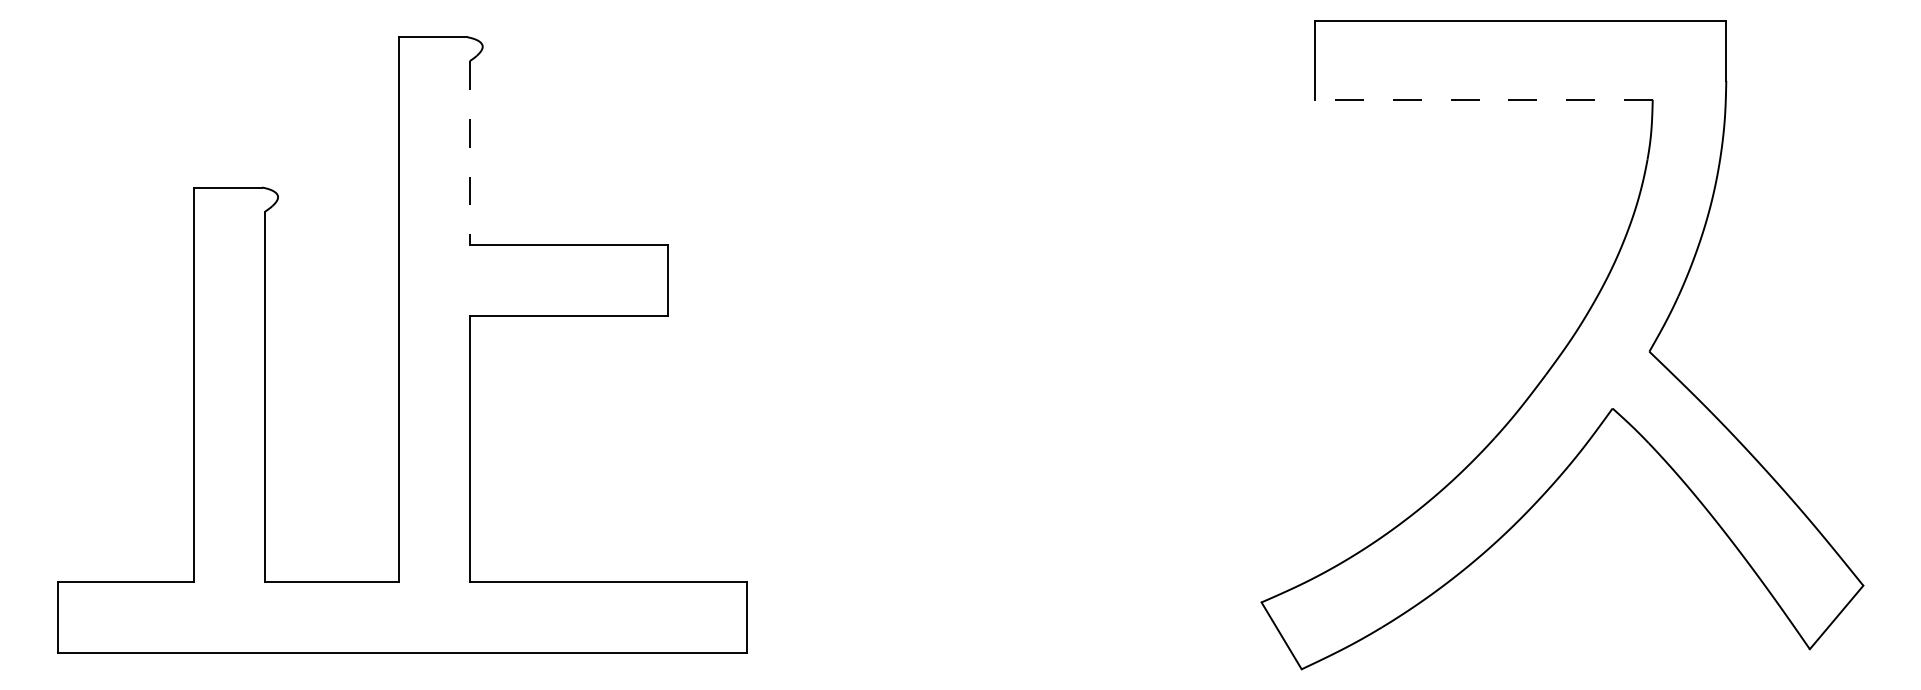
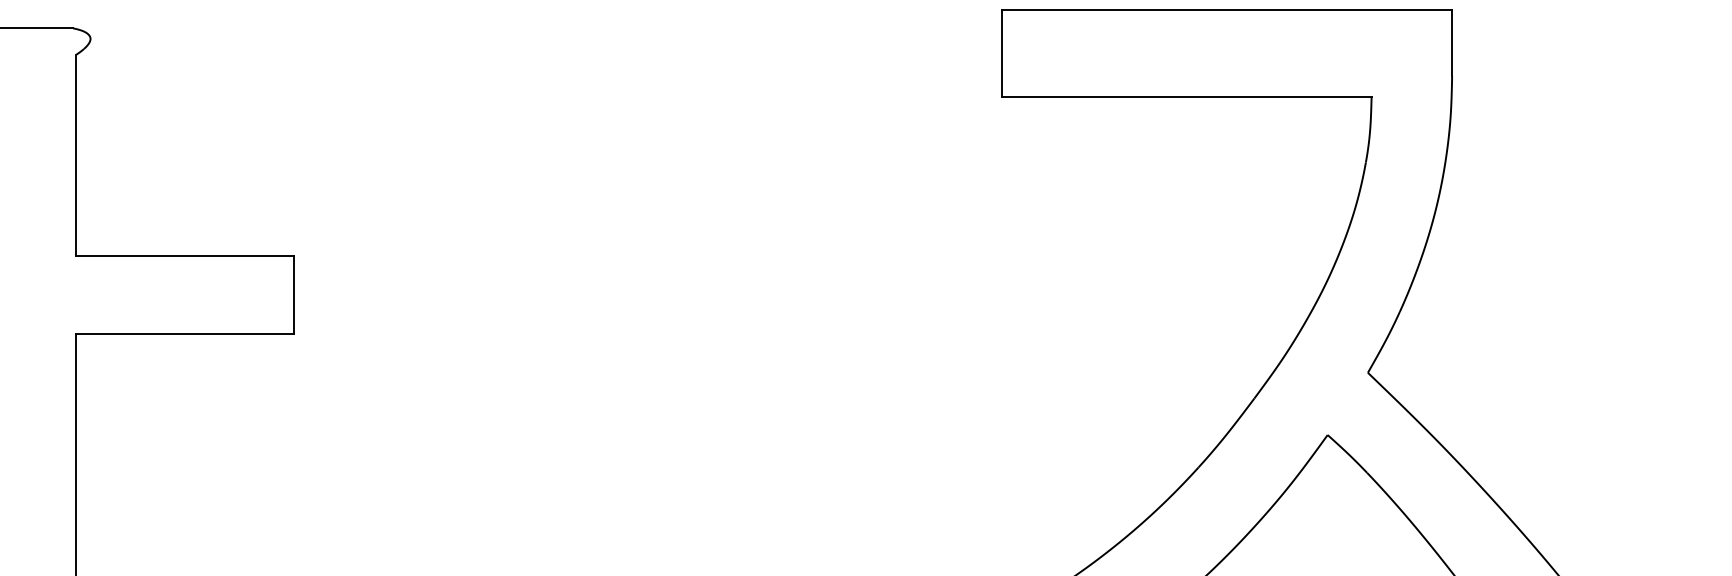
line: (1483, 99) -> (1186, 96), dashed -> solid
line: (469, 152) -> (76, 154), dashed -> solid

